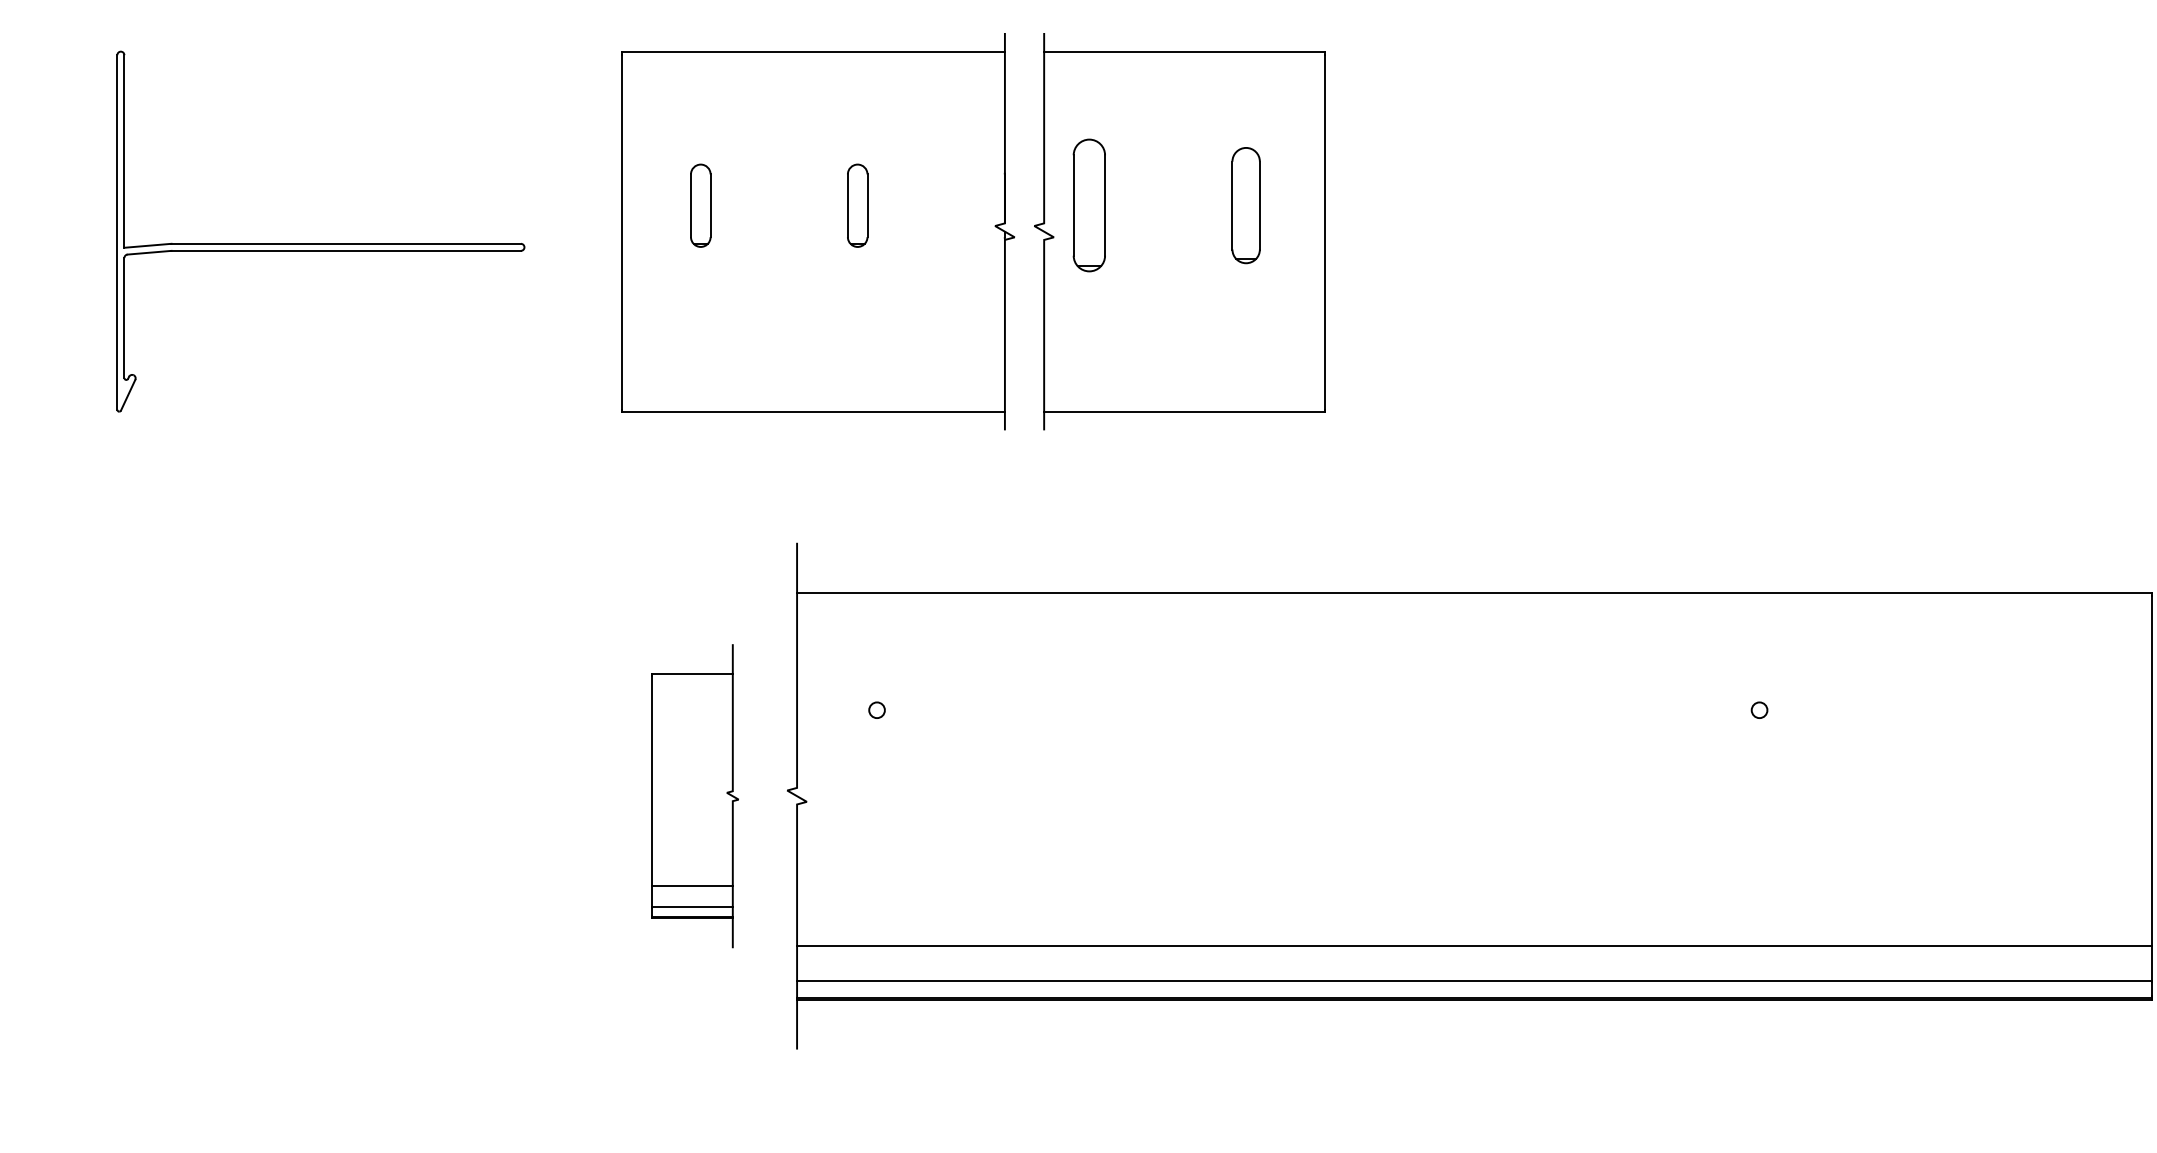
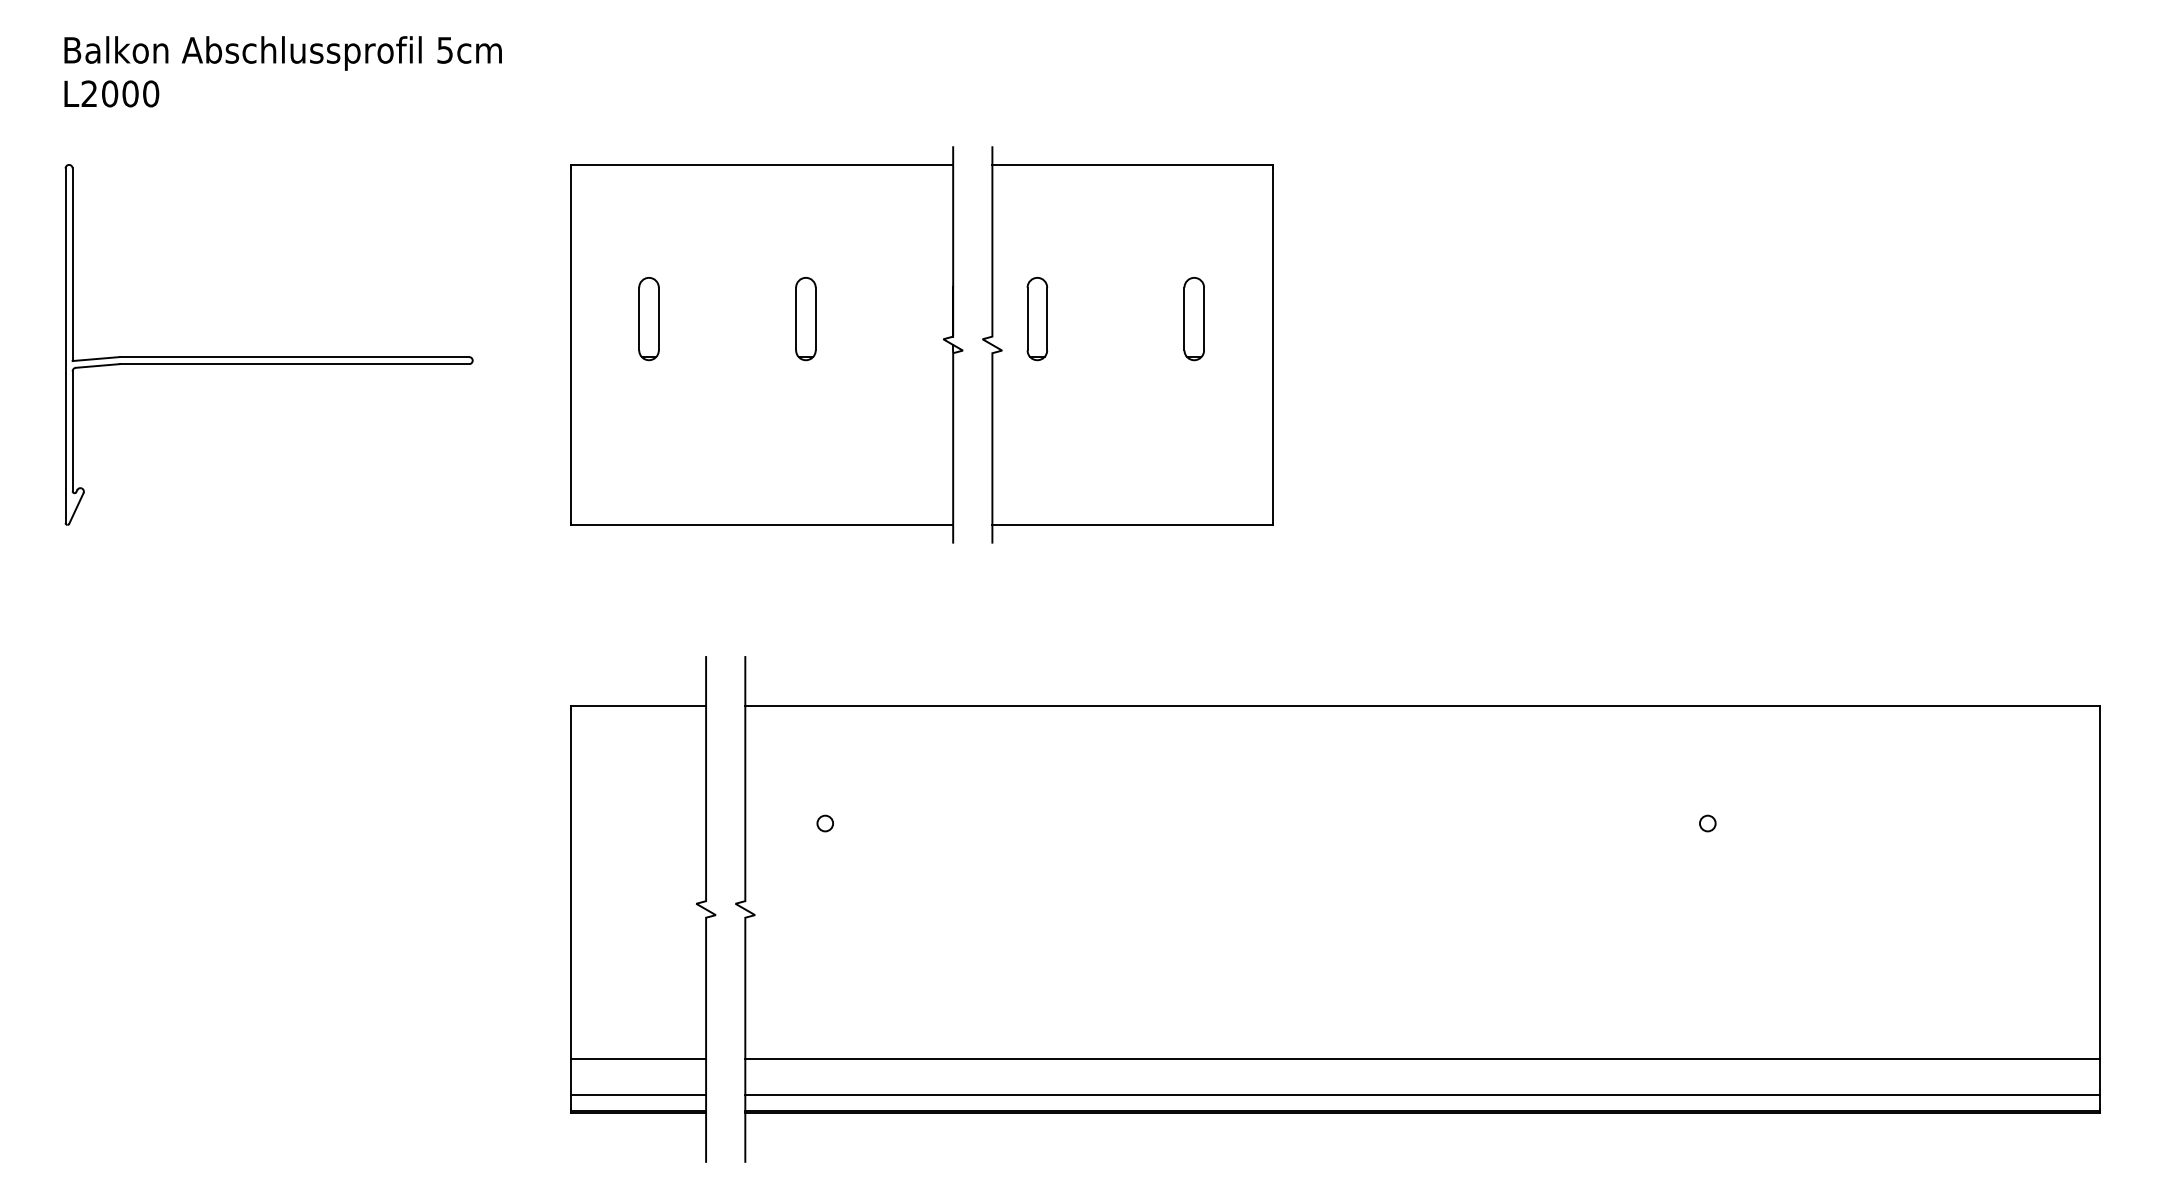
part: (1088, 206) -> (1036, 319), size x0.62
part: (1245, 206) -> (1193, 319), size x0.71
part: (695, 796) -> (643, 909), size x1.67

